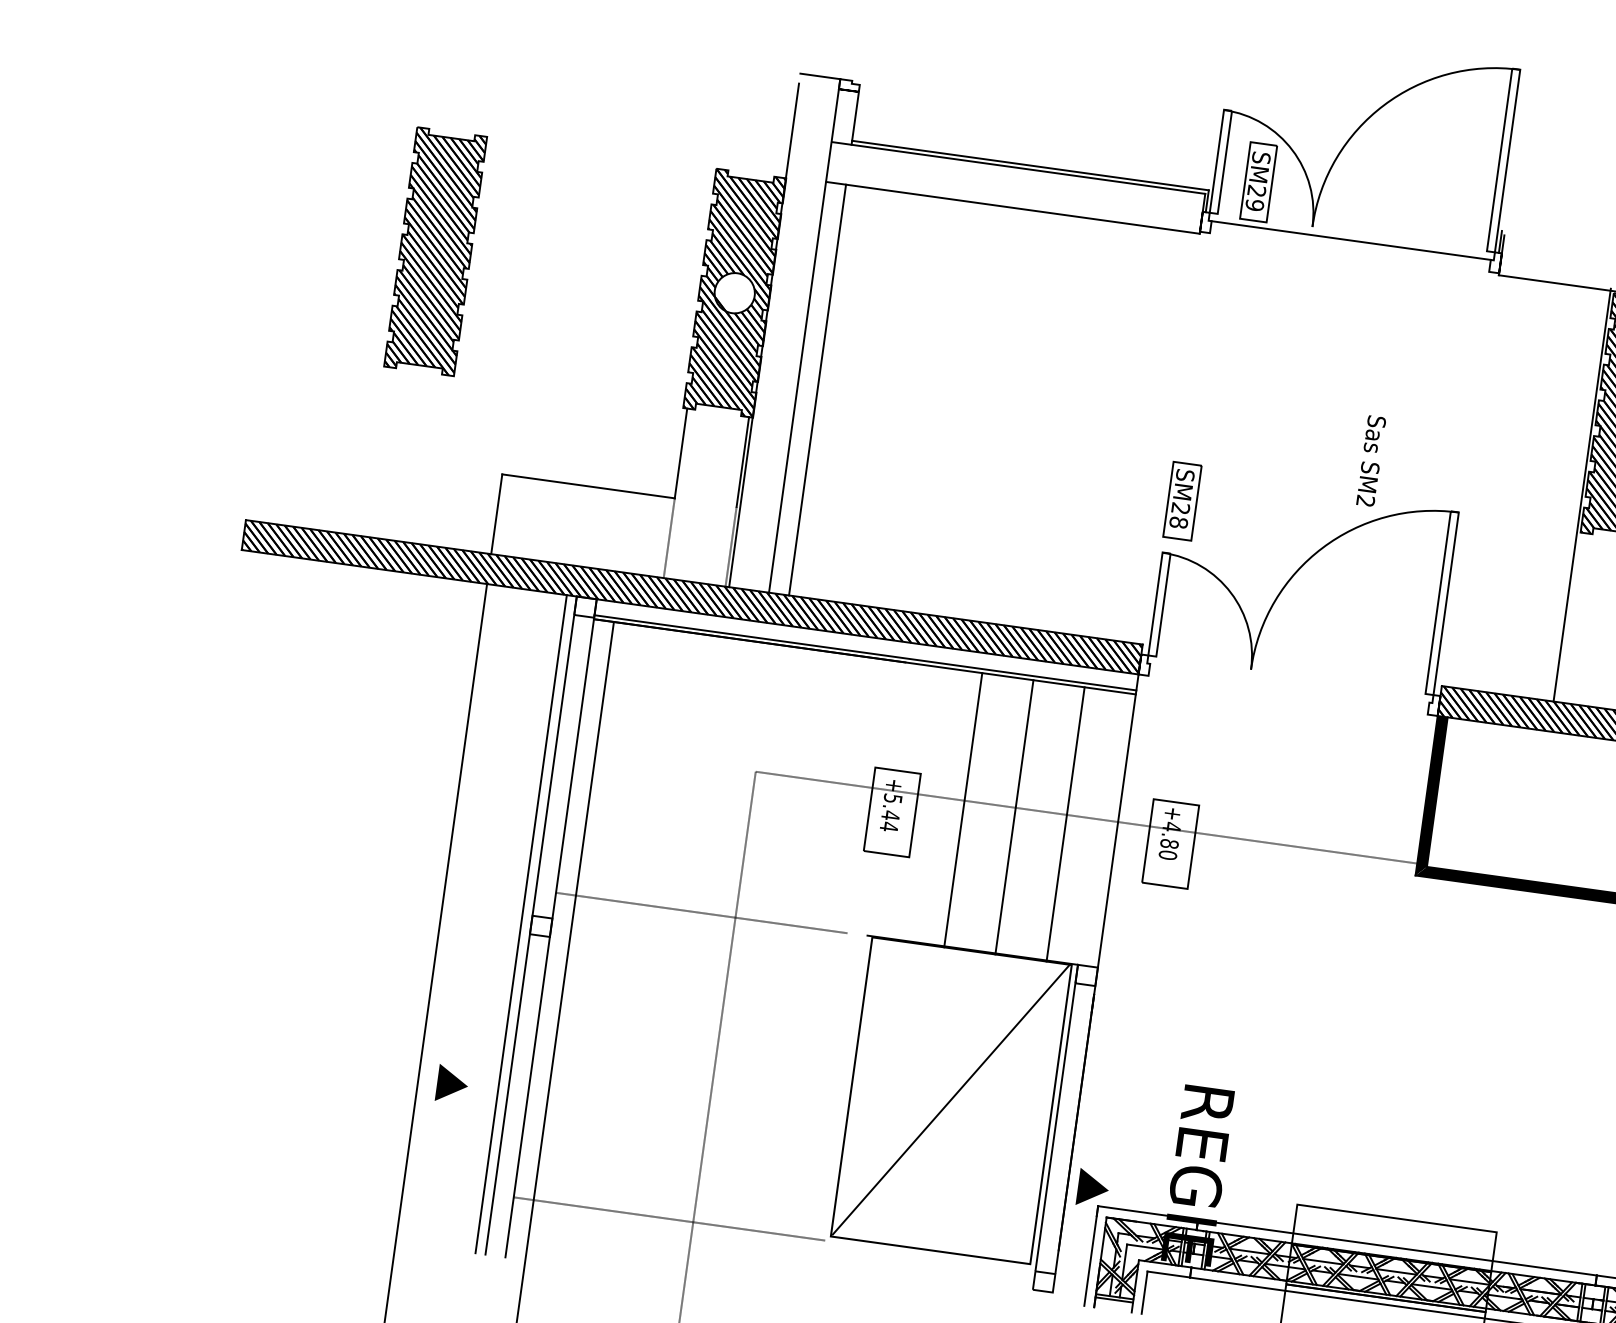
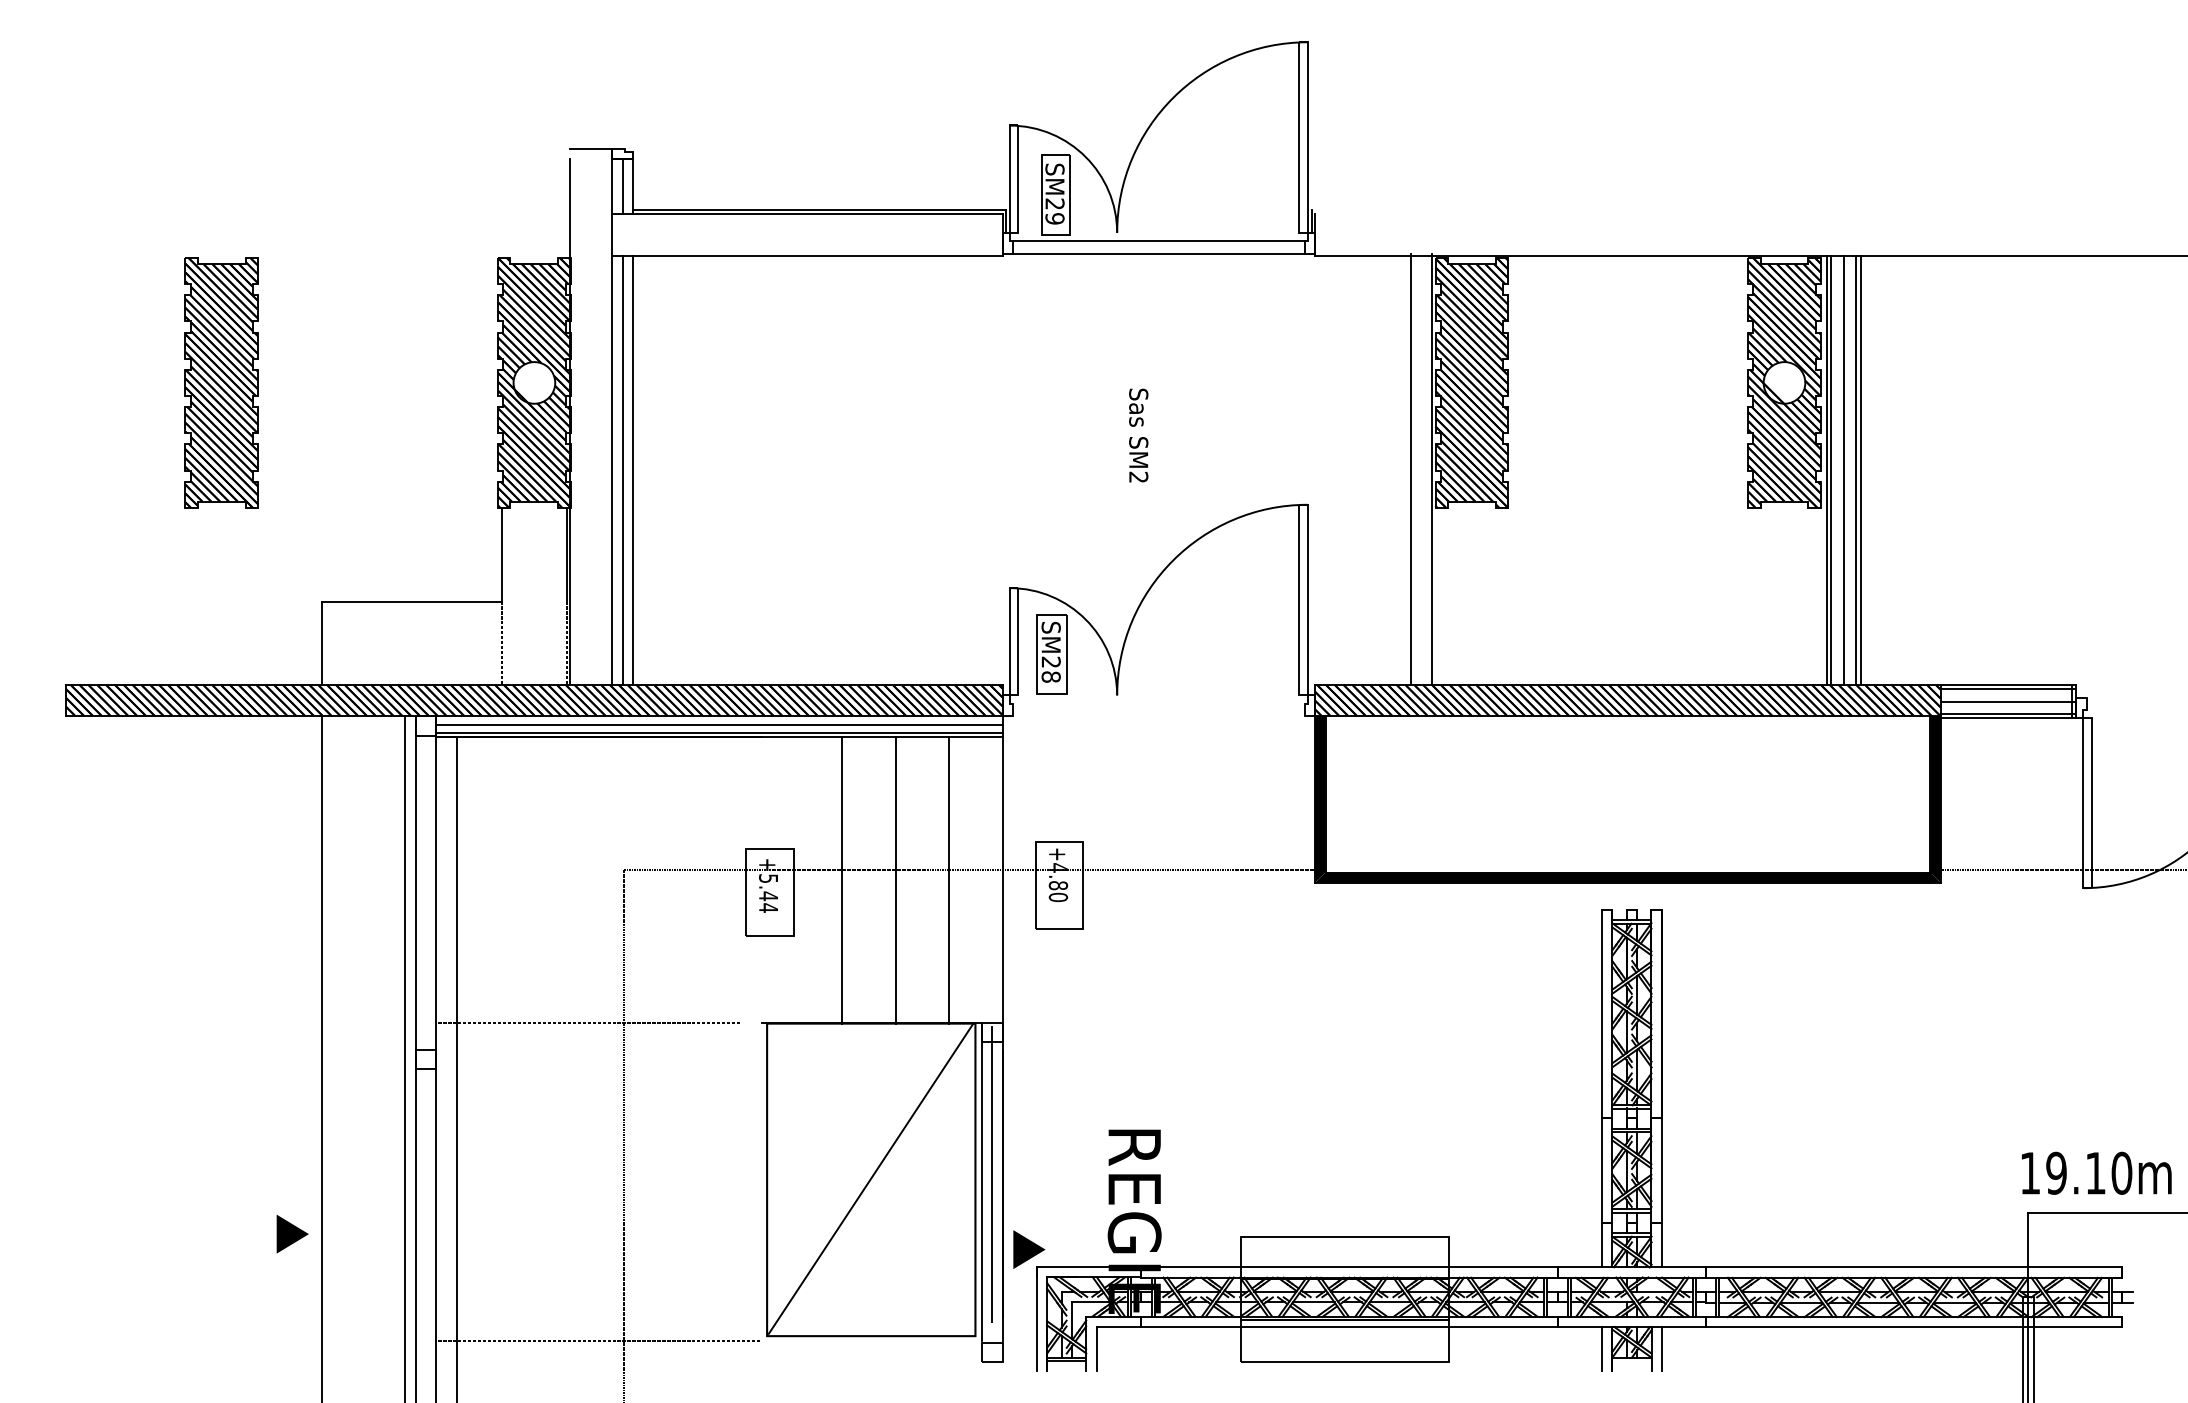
line: (845, 116) -> (622, 186), added
line: (1349, 252) -> (1158, 253), added
line: (807, 388) -> (622, 470), added
text: (1371, 461) -> (1138, 435), moved
line: (1561, 492) -> (1410, 469), added
part: (1182, 501) -> (1051, 654), moved
line: (866, 644) -> (719, 724), added
line: (452, 1084) -> (292, 1234), moved
line: (1068, 1111) -> (992, 1174), added

